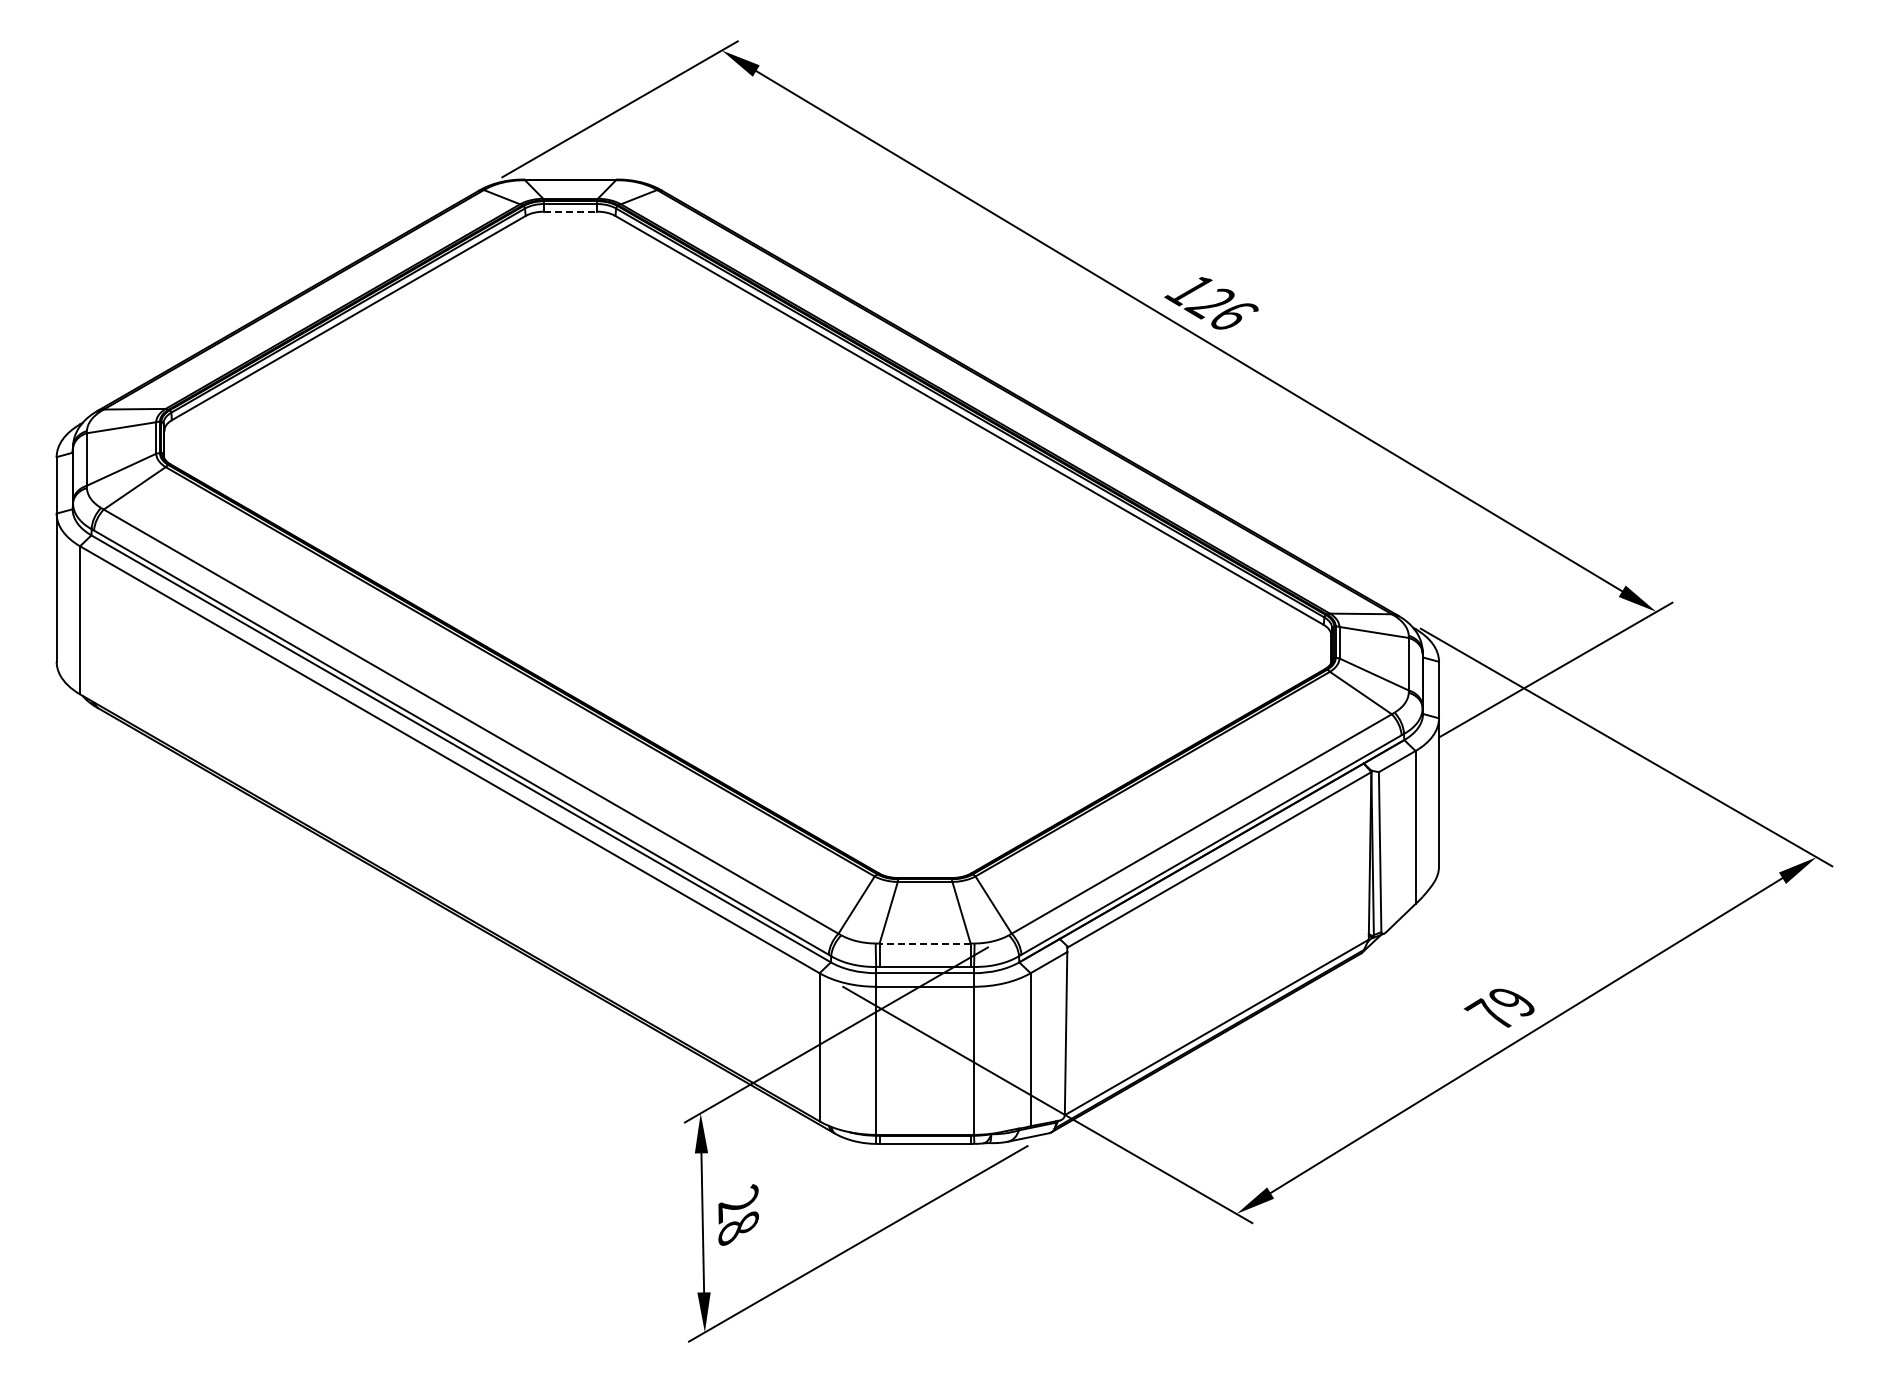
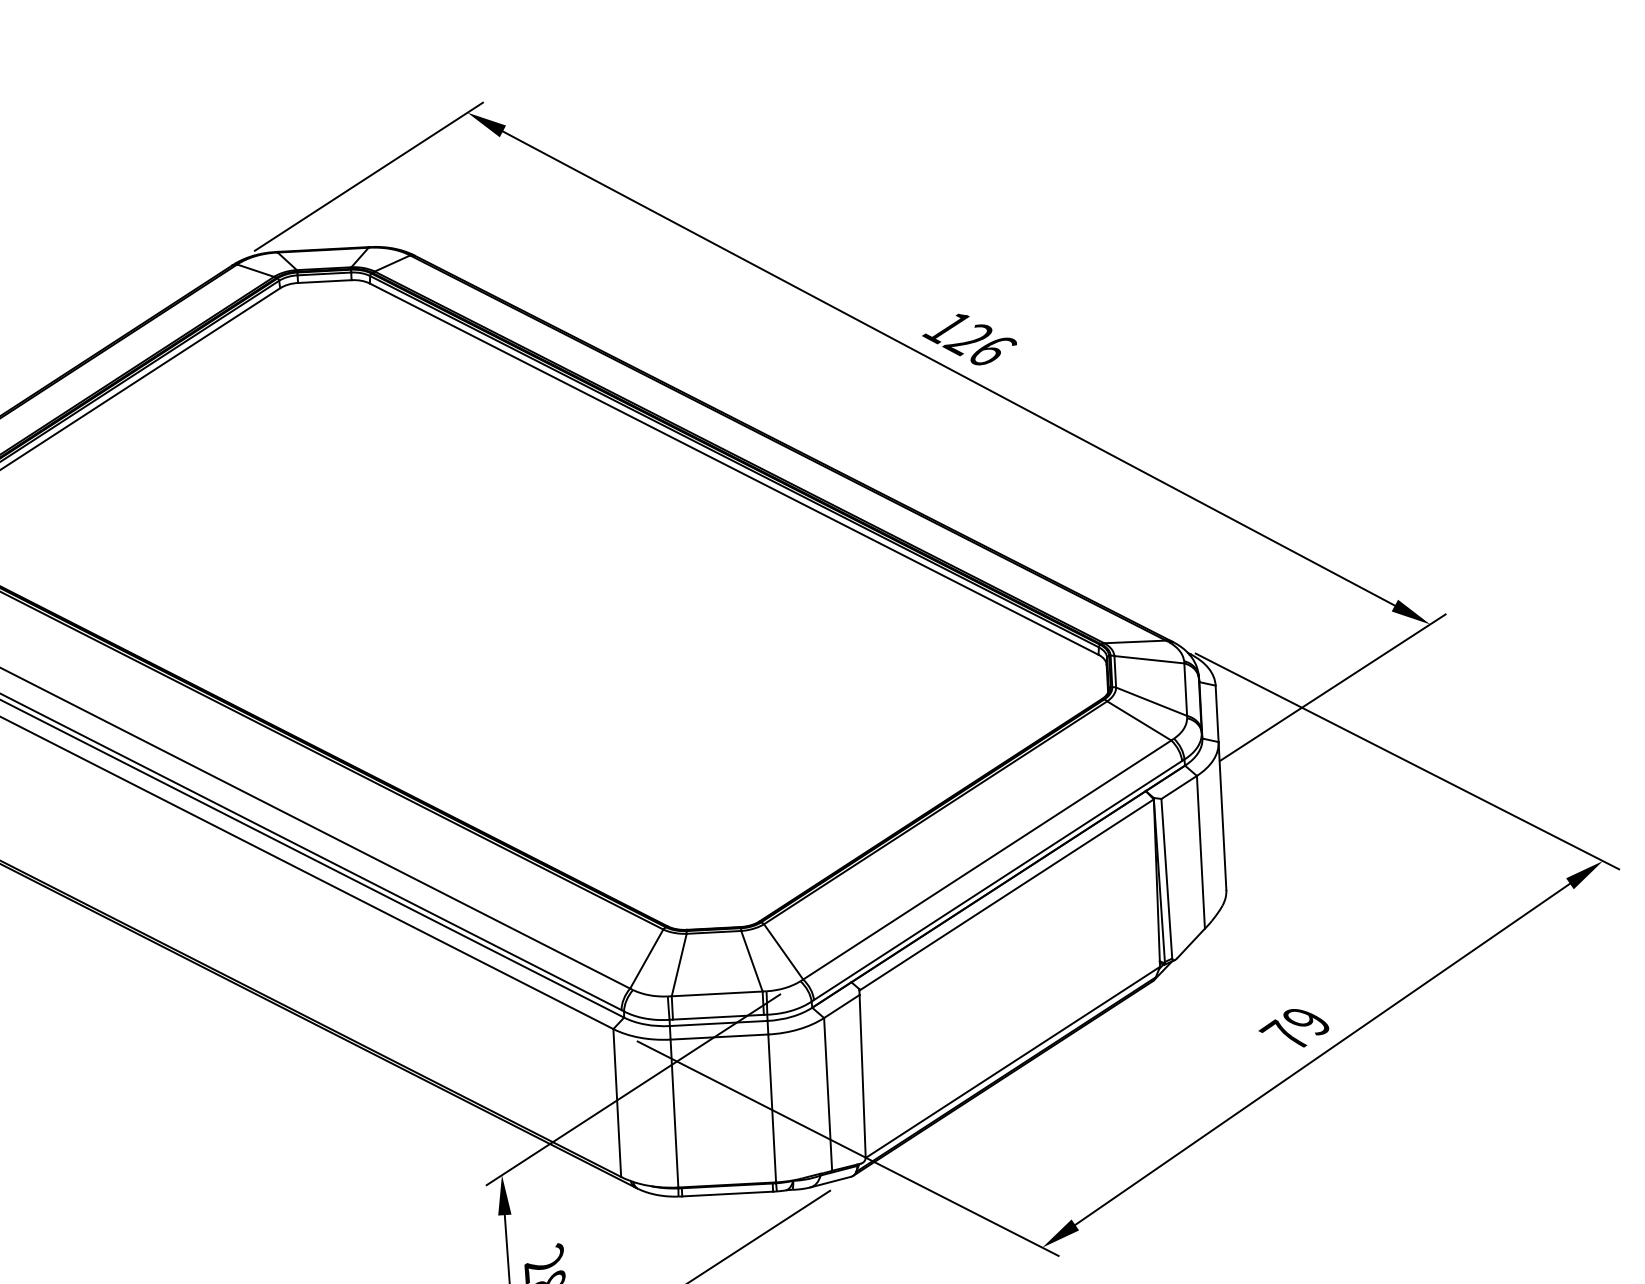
line: (570, 211) -> (324, 281), dashed -> solid
line: (925, 943) -> (717, 993), dashed -> solid

